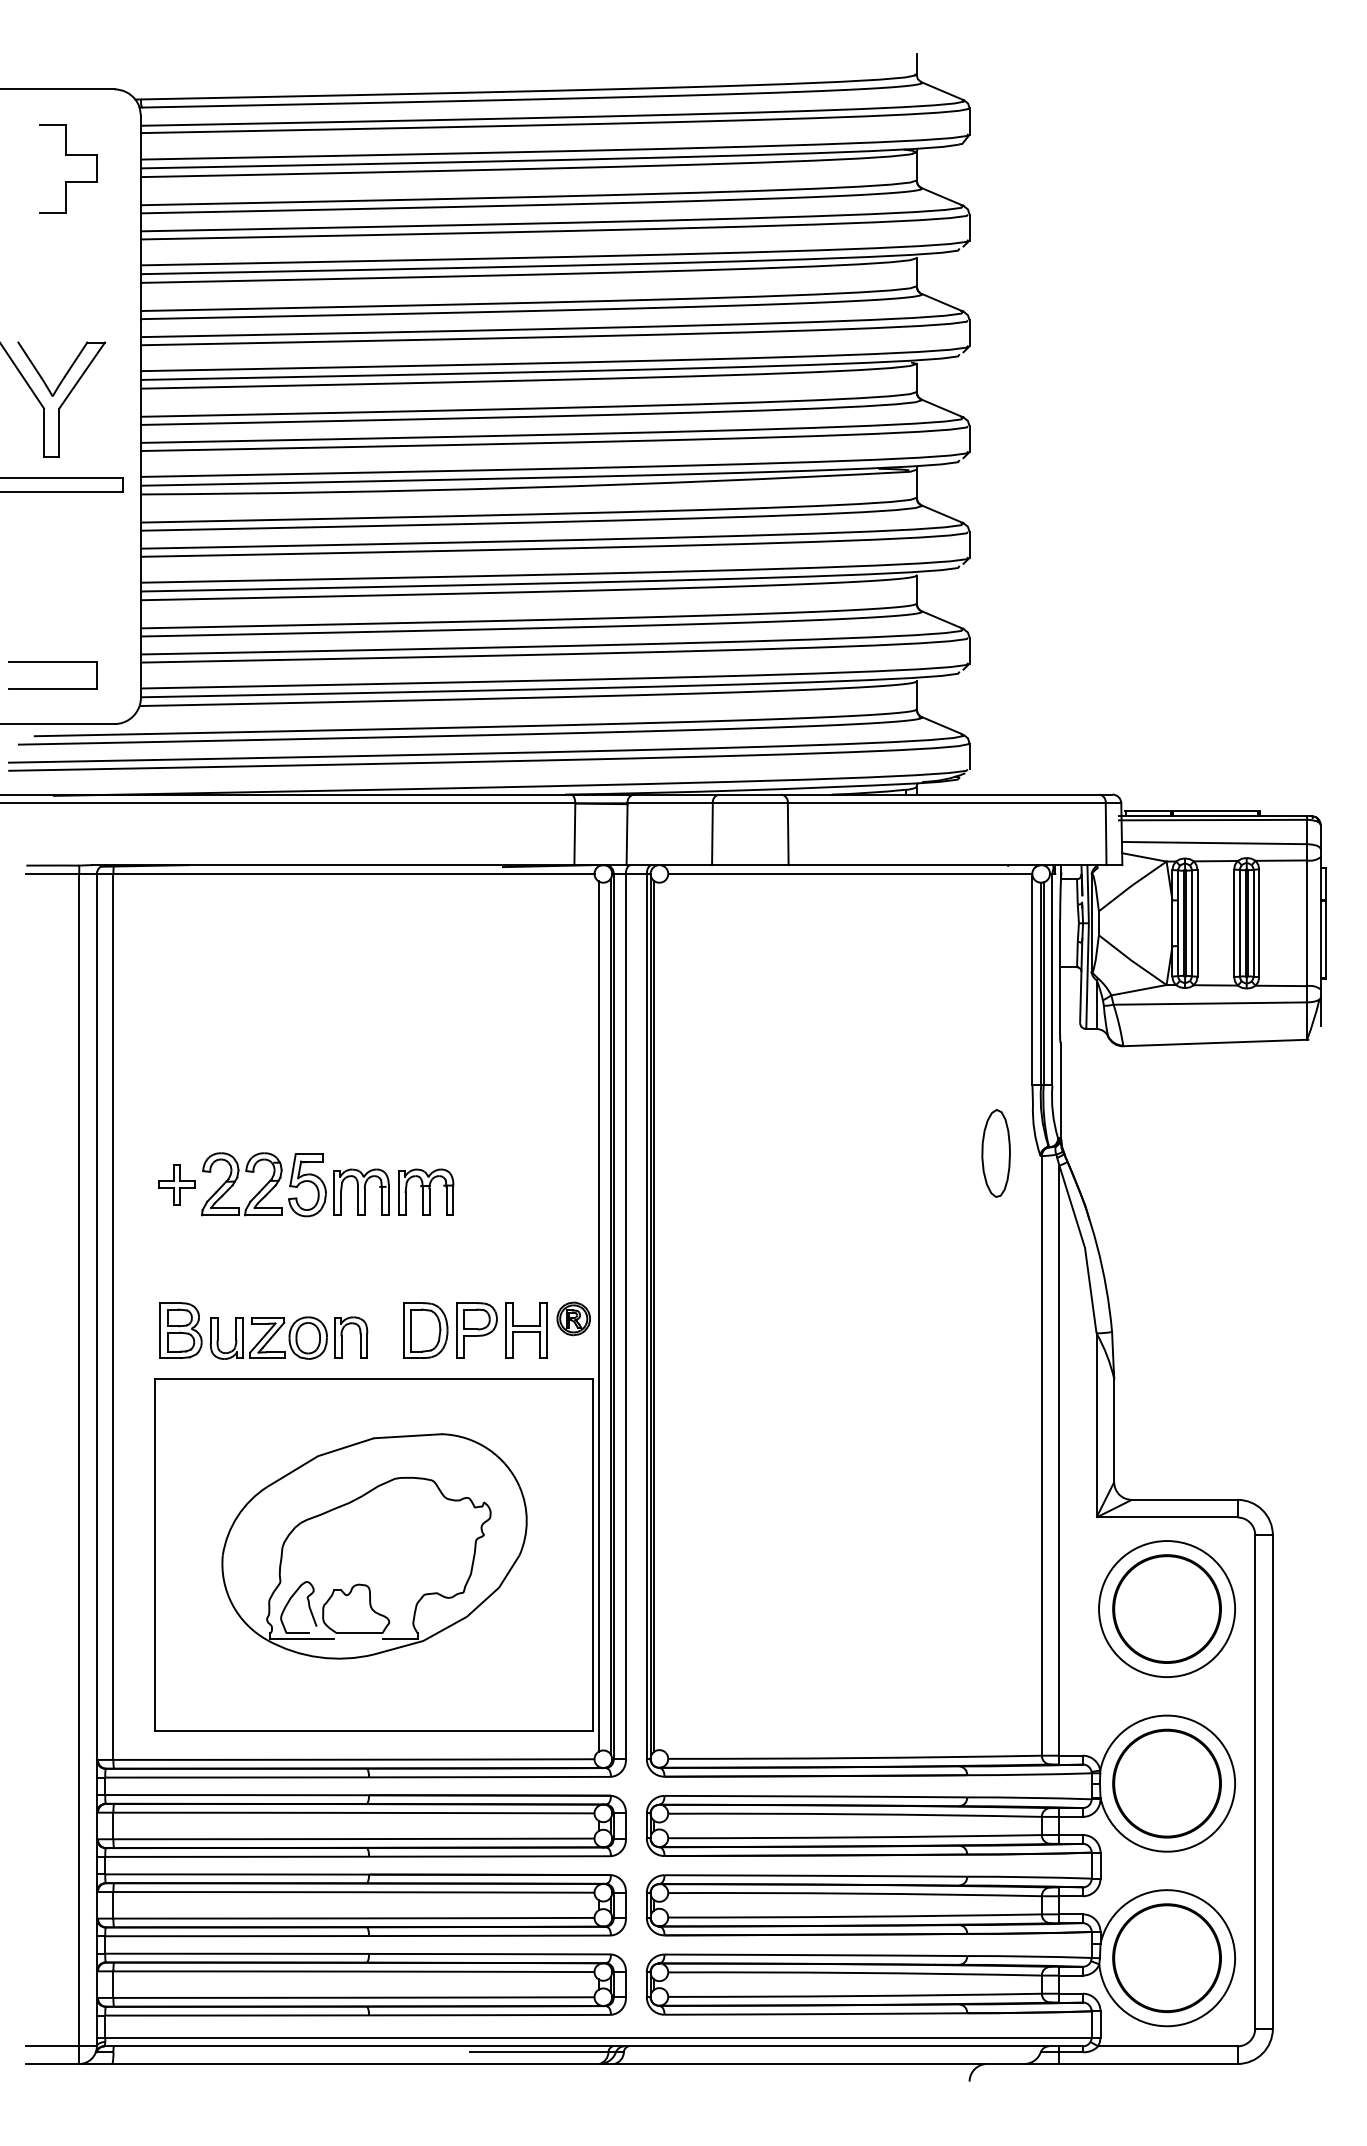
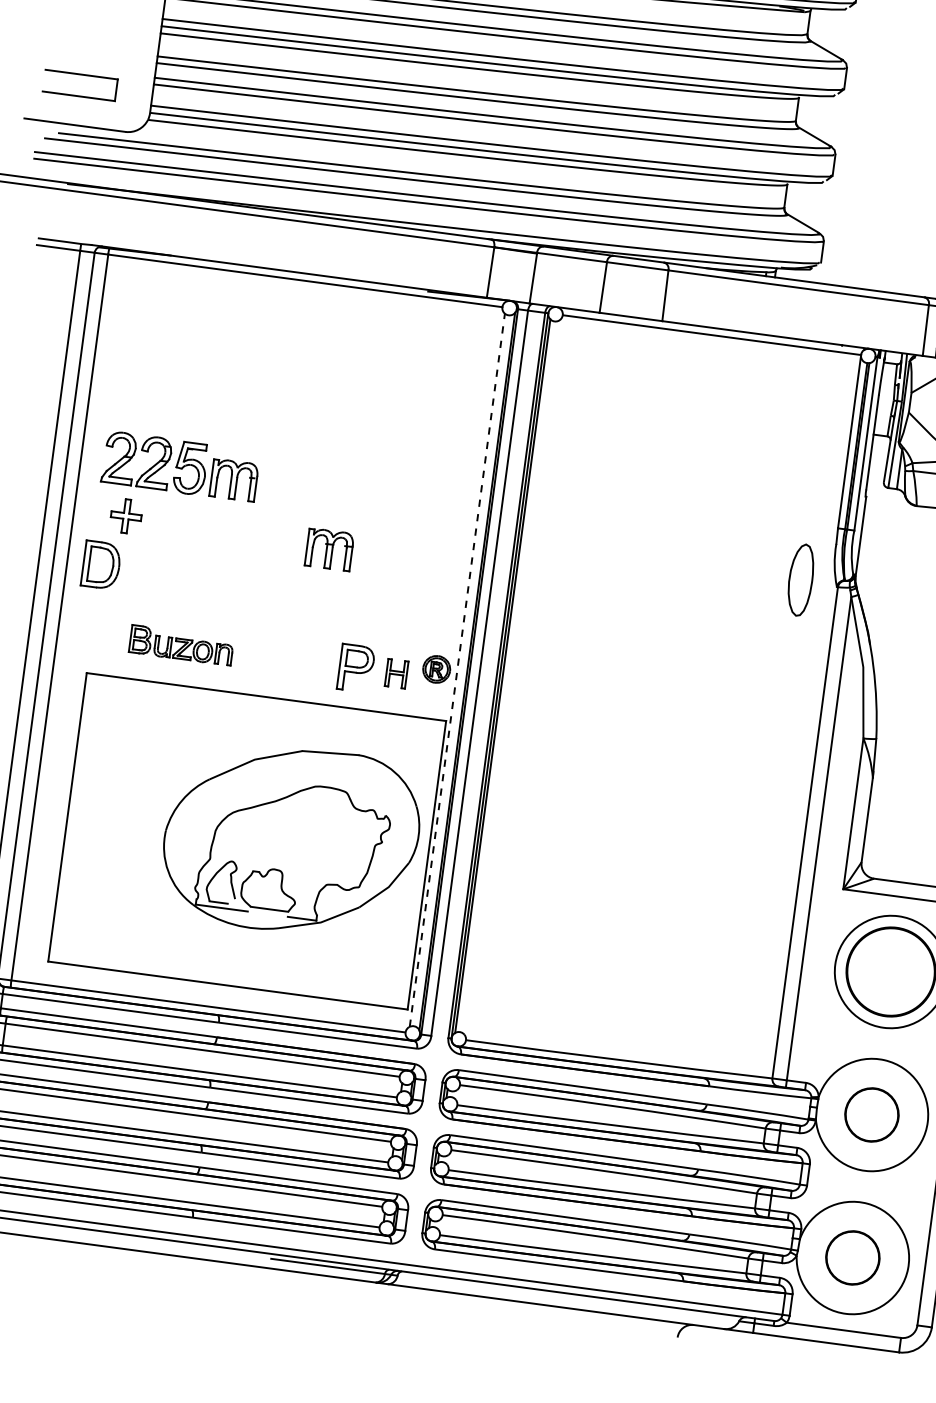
part: (295, 1184) -> (180, 466), moved
line: (598, 1316) -> (457, 670), solid -> dashed
part: (263, 1330) -> (181, 645), size x0.6
part: (425, 1330) -> (101, 565), moved
part: (526, 1330) -> (396, 673), size x0.6
part: (374, 1546) -> (291, 839), moved
part: (1166, 1783) -> (871, 1114), size x0.6
circle: (1166, 1957) -> (852, 1257), size x0.6

